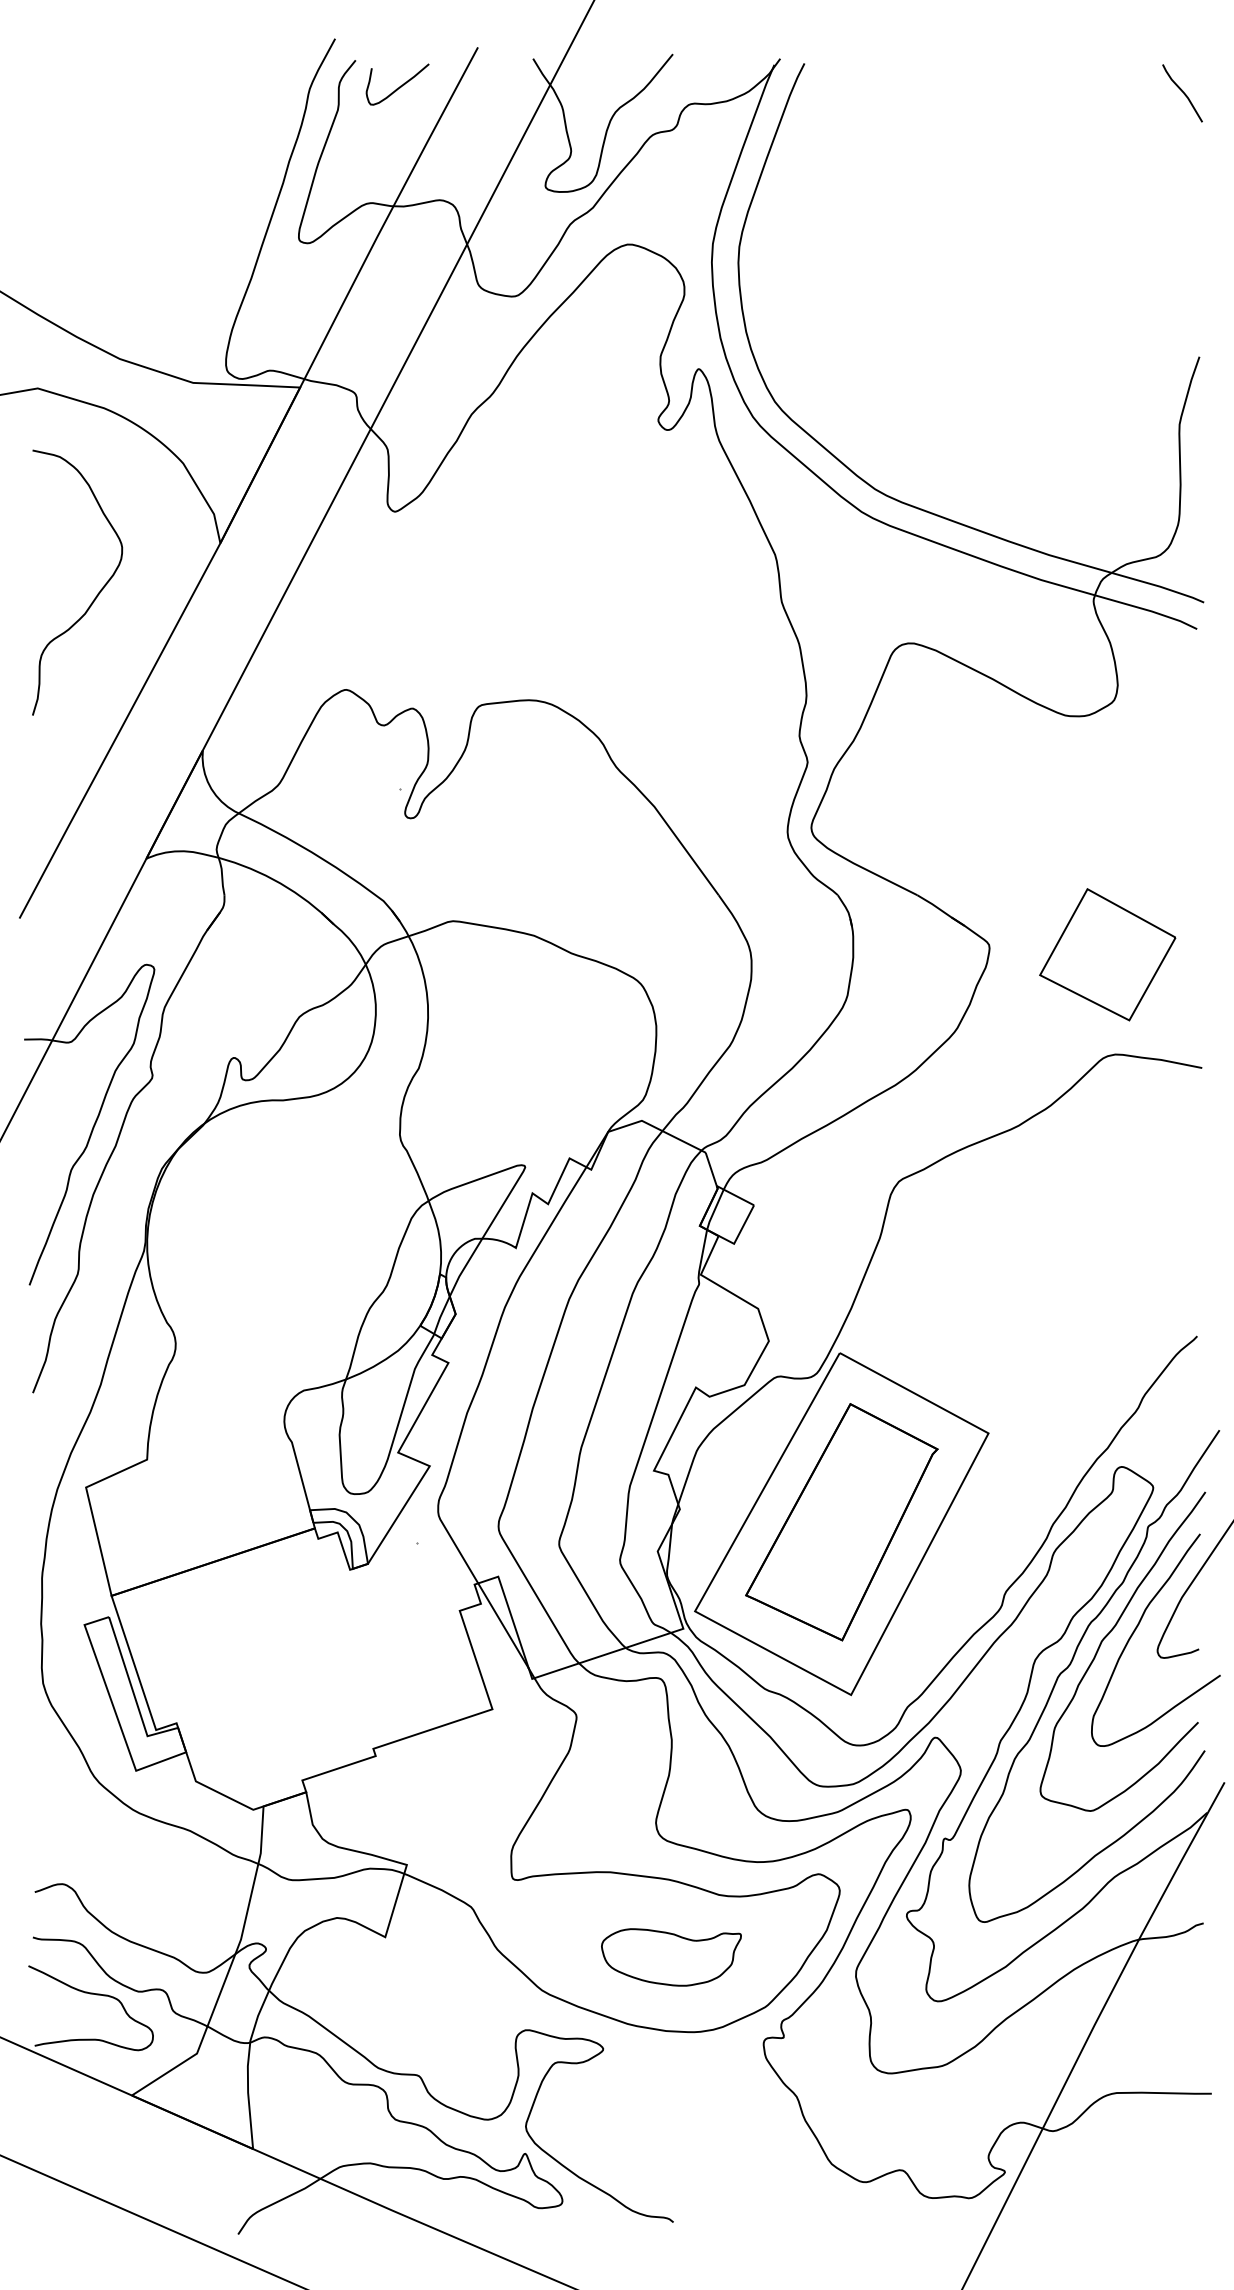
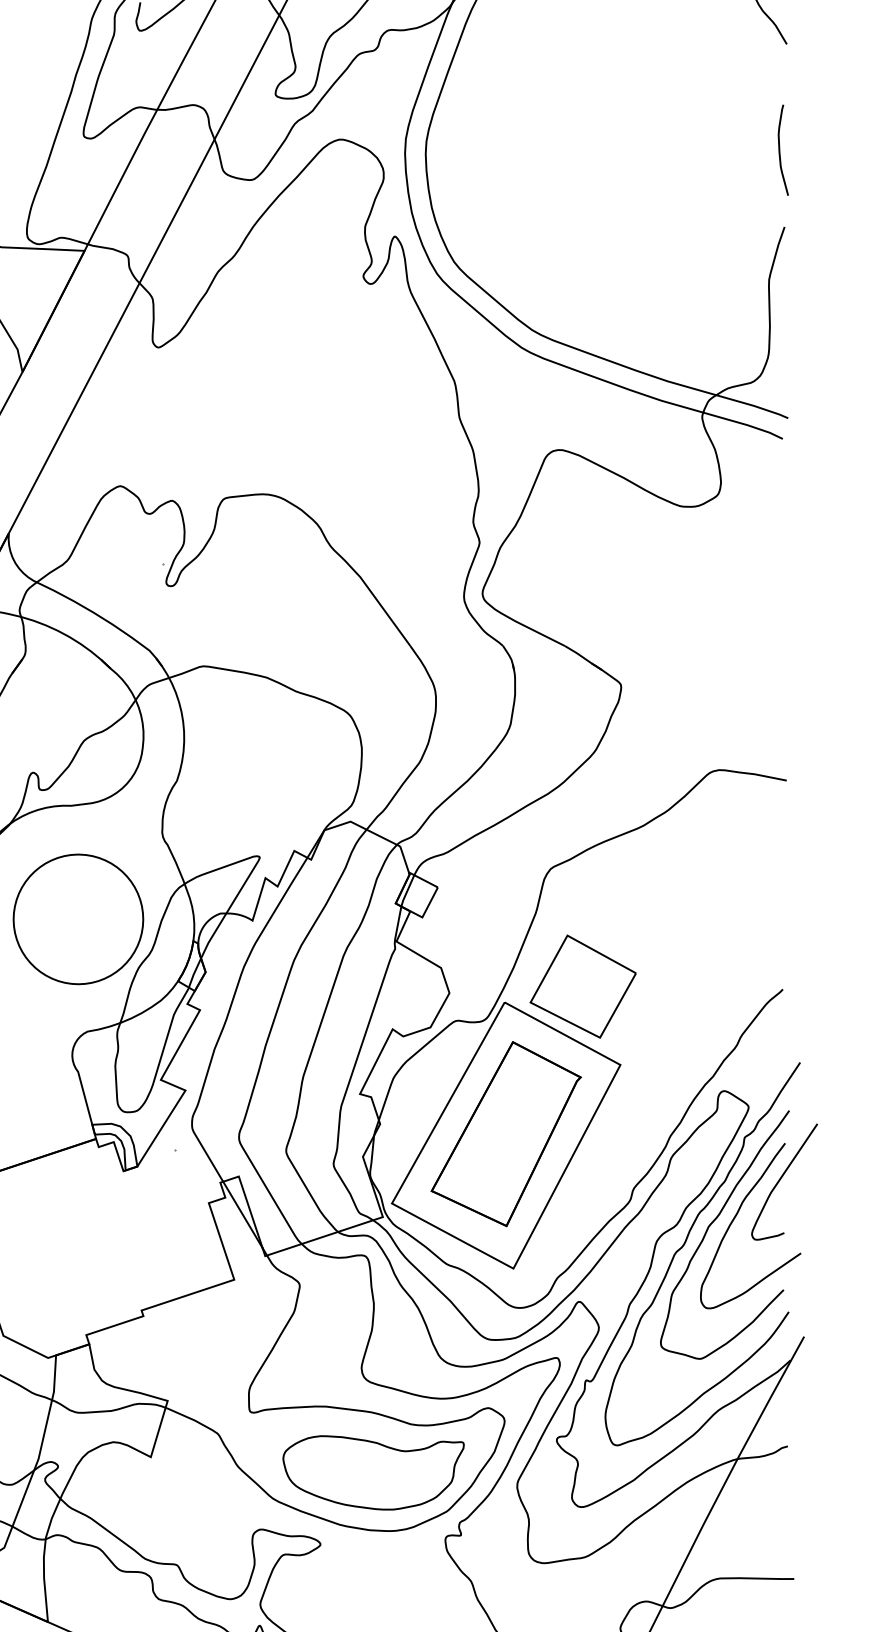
curve: (1193, 257) -> (779, 149), added
part: (1107, 954) -> (583, 986), moved
part: (292, 1246) -> (78, 919), added
part: (671, 1957) -> (373, 1472), size x1.67

